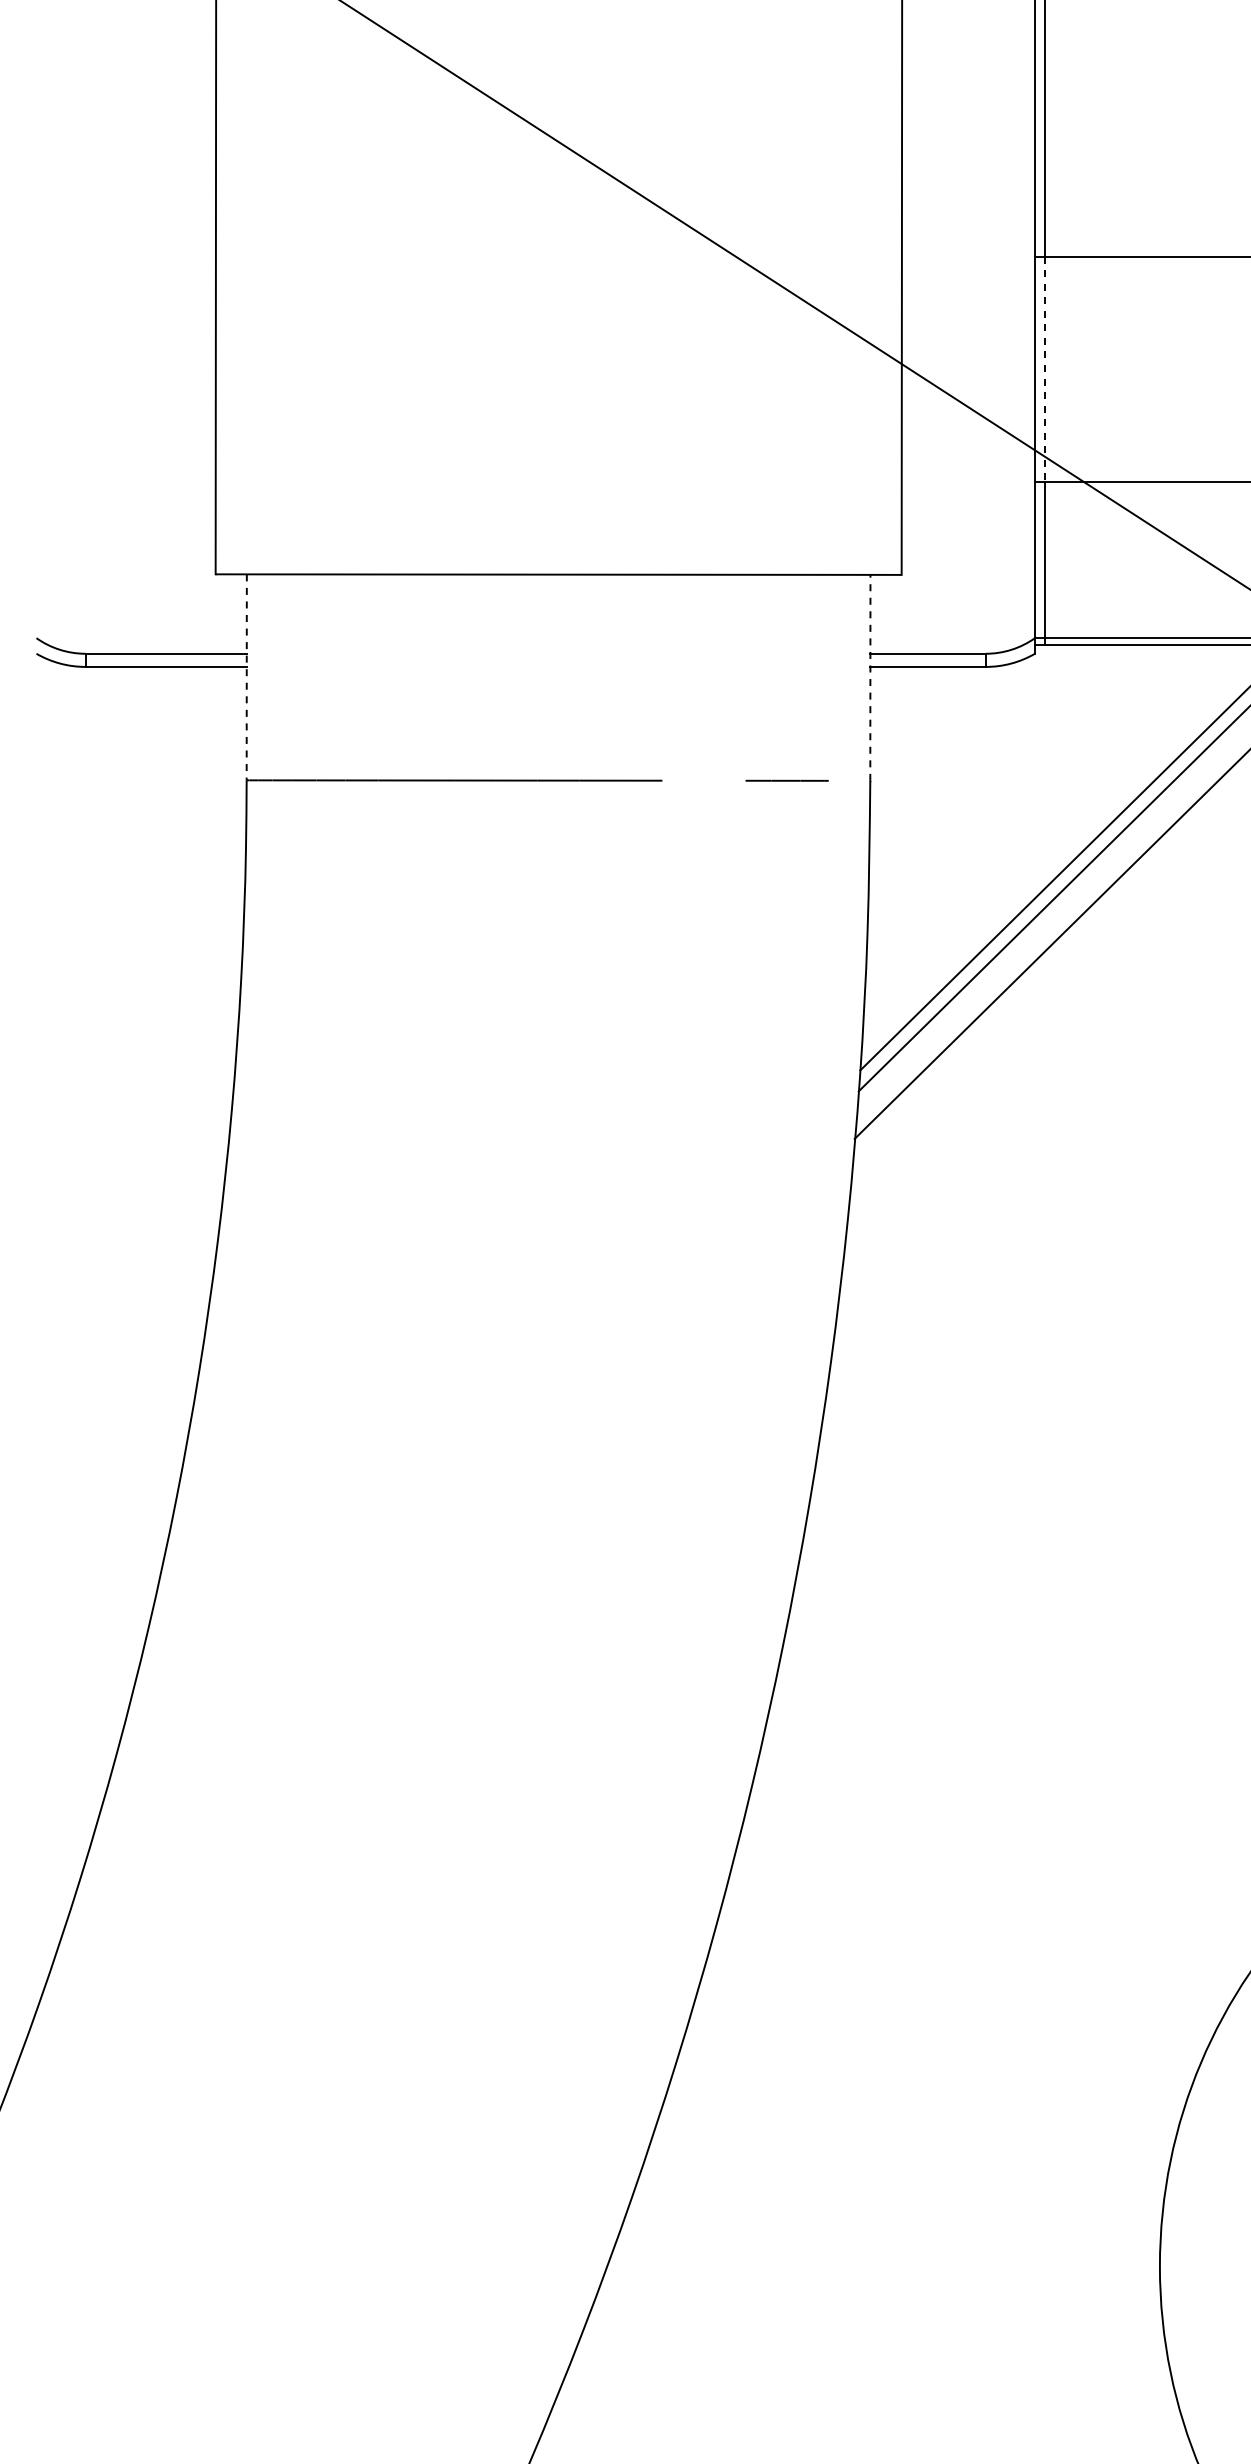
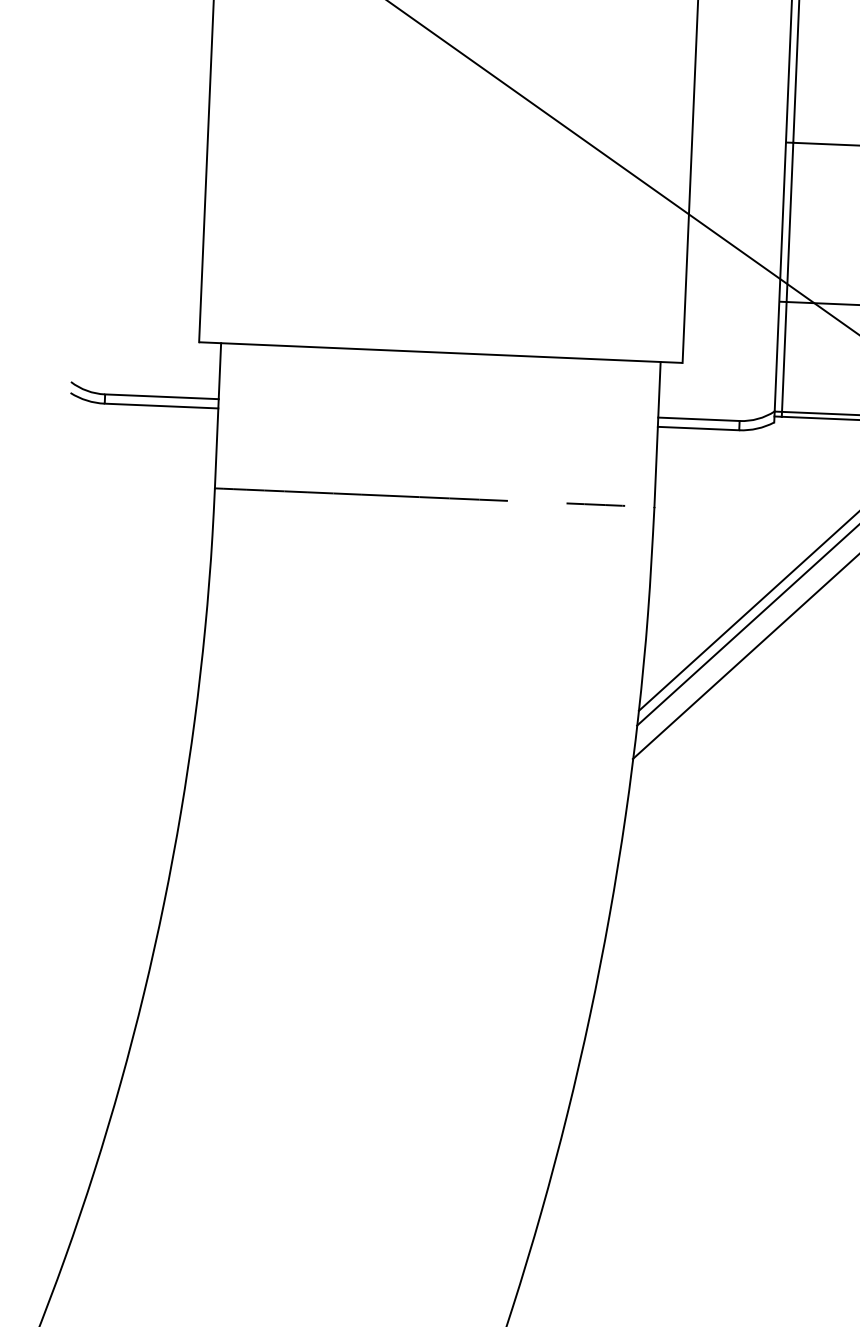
line: (1045, 369) -> (790, 222), dashed -> solid
line: (246, 677) -> (217, 415), dashed -> solid
line: (870, 677) -> (657, 434), dashed -> solid

